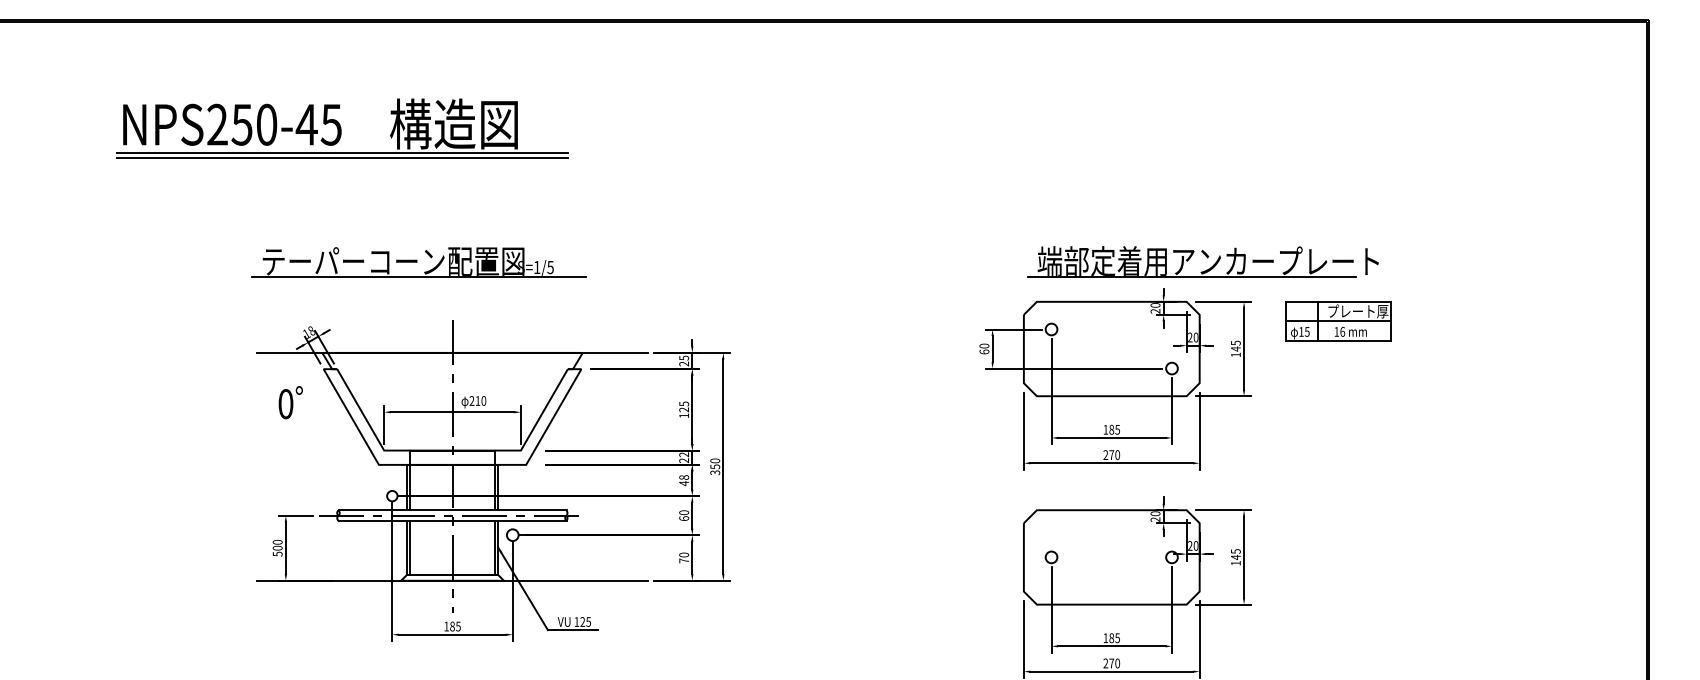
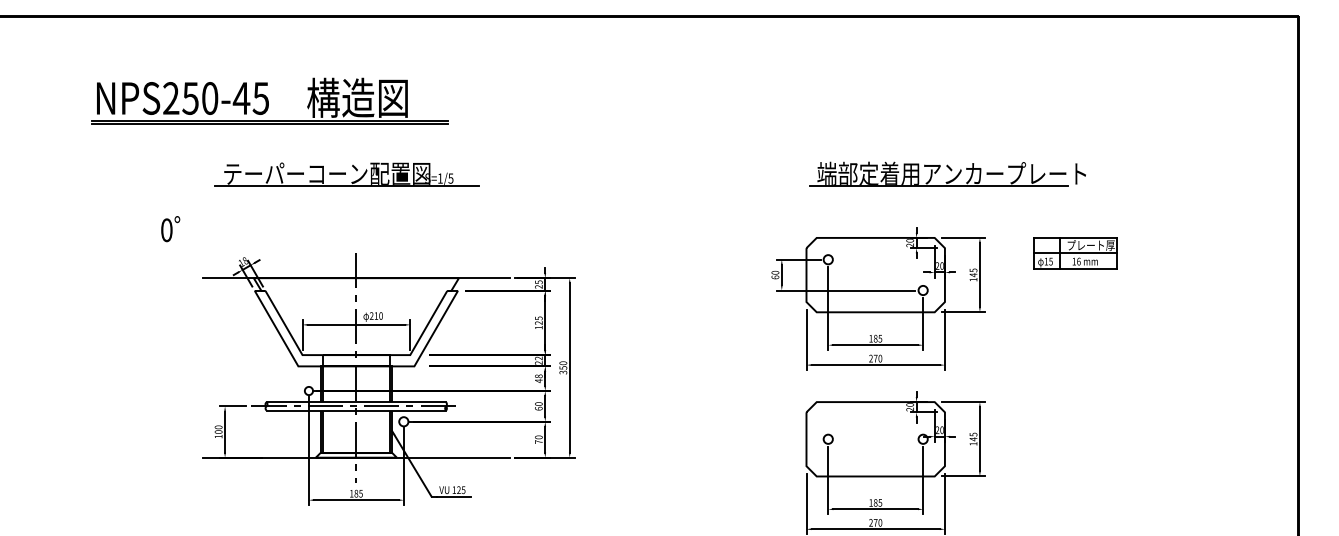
part: (1202, 261) -> (947, 173), moved
part: (418, 262) -> (346, 174), moved
part: (1338, 321) -> (1075, 253), moved
text: (290, 402) -> (170, 229), moved
text: (277, 553) -> (218, 436), 500 -> 100

